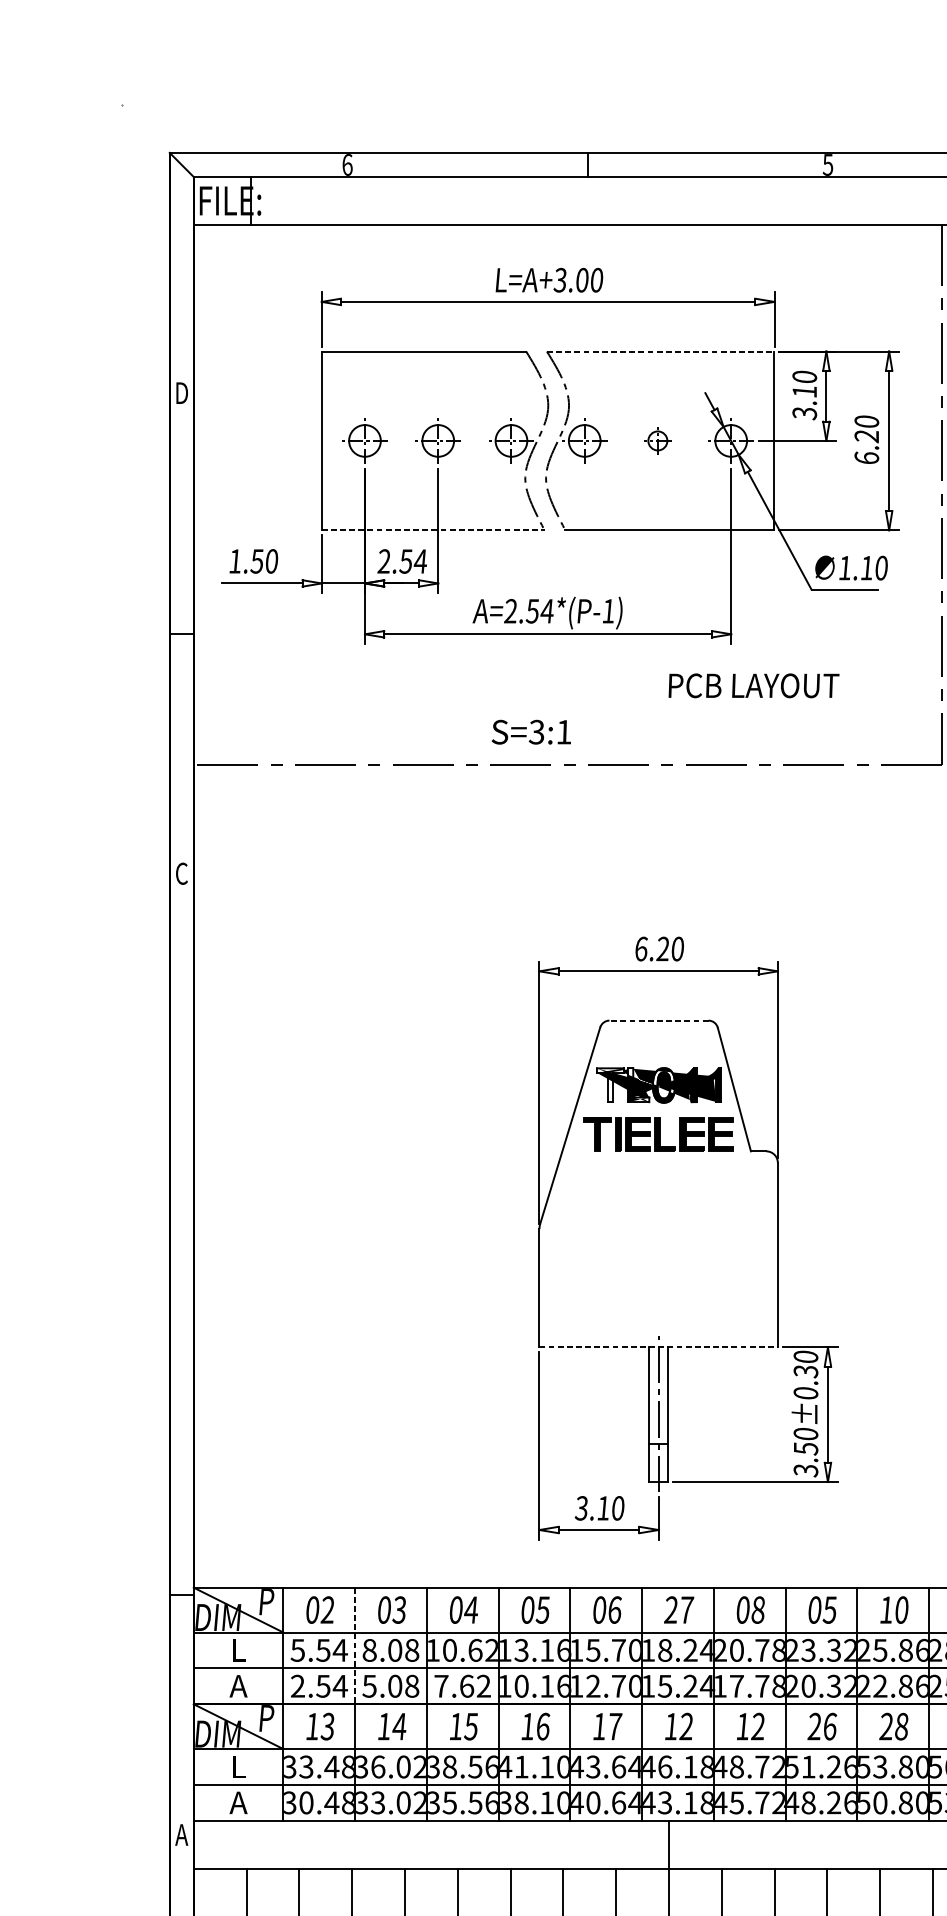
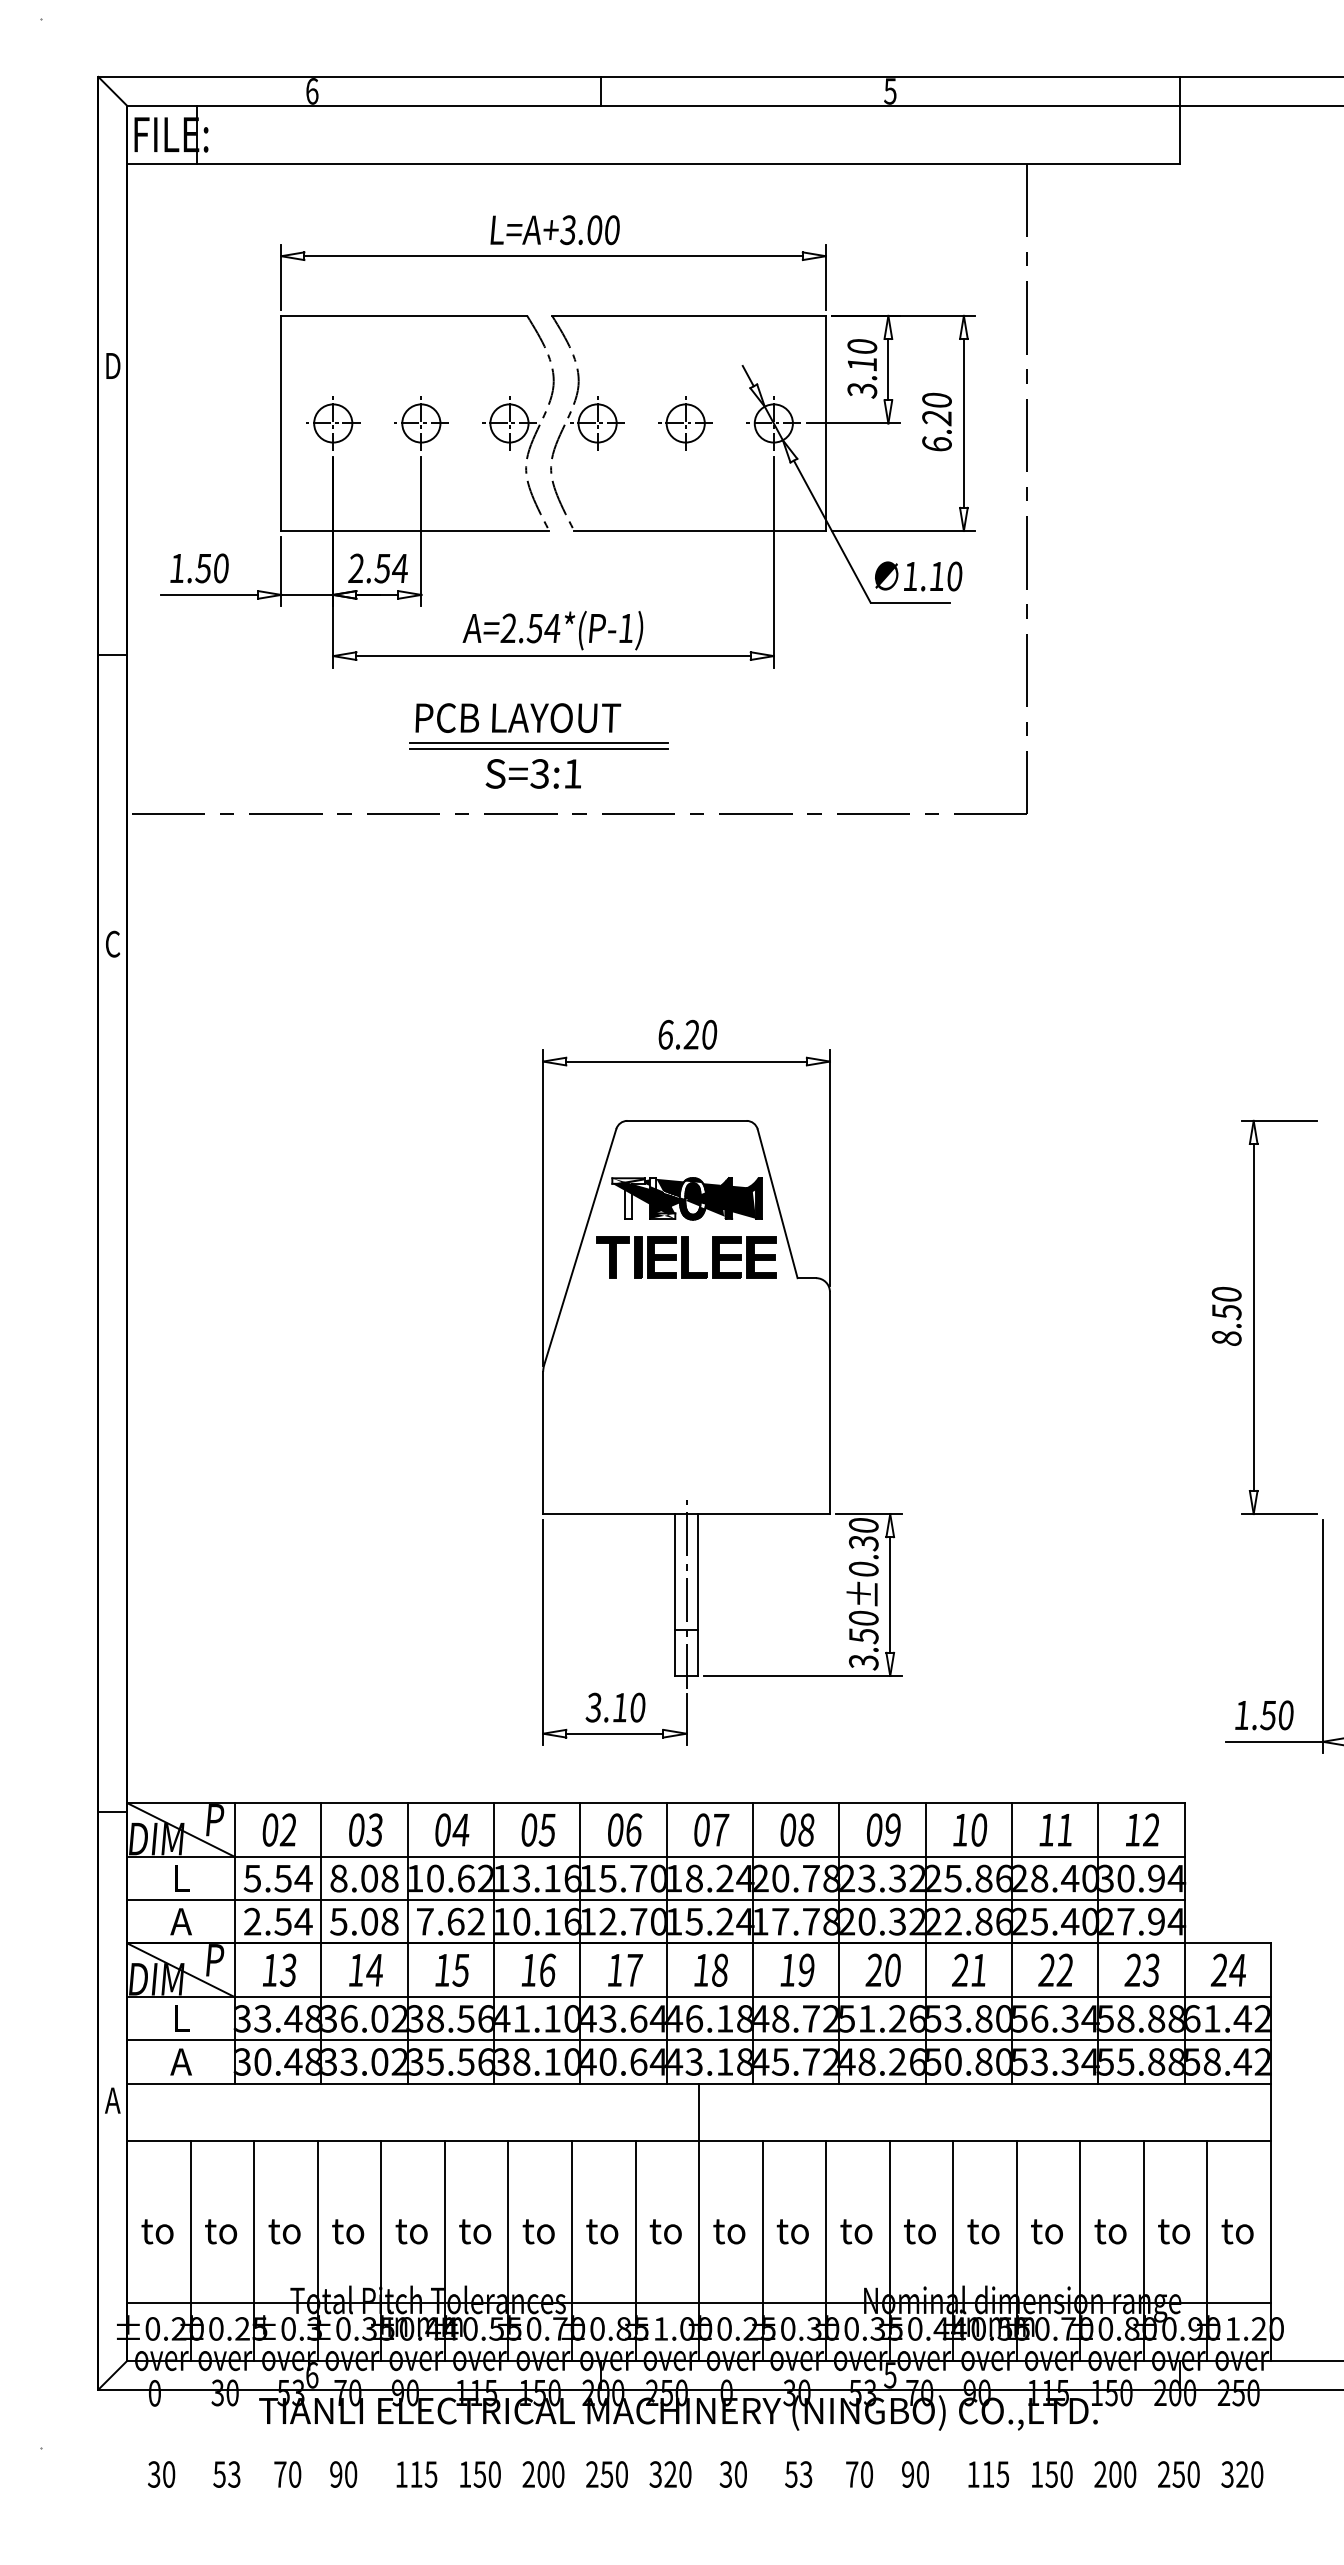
line: (661, 351) -> (689, 315), dashed -> solid
part: (657, 440) -> (685, 423), size x1.67
line: (433, 530) -> (415, 531), dashed -> solid
text: (754, 685) -> (518, 717), moved
line: (535, 706) -> (538, 743), added
line: (535, 711) -> (538, 749), added
line: (658, 1020) -> (686, 1120), dashed -> solid
line: (659, 1347) -> (687, 1514), dashed -> solid
text: (671, 1609) -> (701, 1829), 27 -> 07
text: (828, 1609) -> (891, 1829), 05 -> 09
line: (355, 1646) -> (321, 1873), dashed -> solid
text: (686, 1725) -> (719, 1969), 12 -> 18
text: (830, 1725) -> (893, 1969), 26 -> 20
text: (901, 1725) -> (978, 1969), 28 -> 21
text: (757, 1726) -> (805, 1970), 12 -> 19

